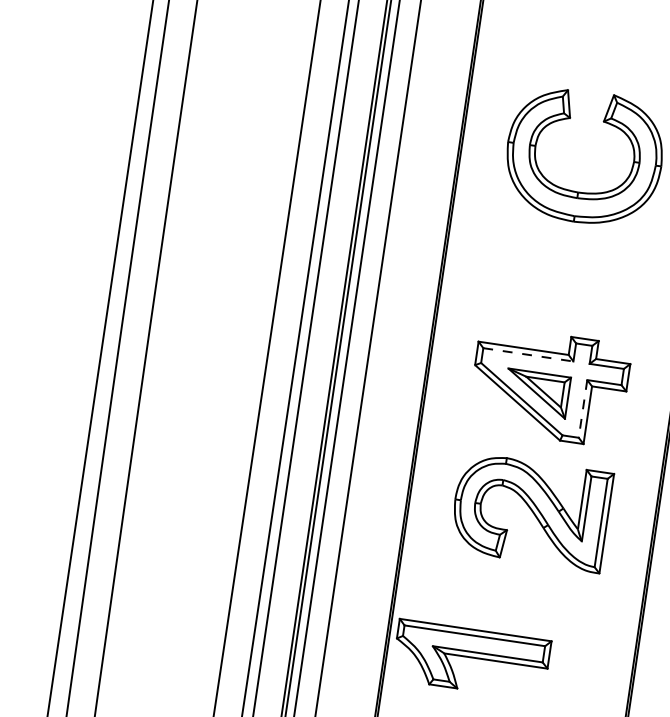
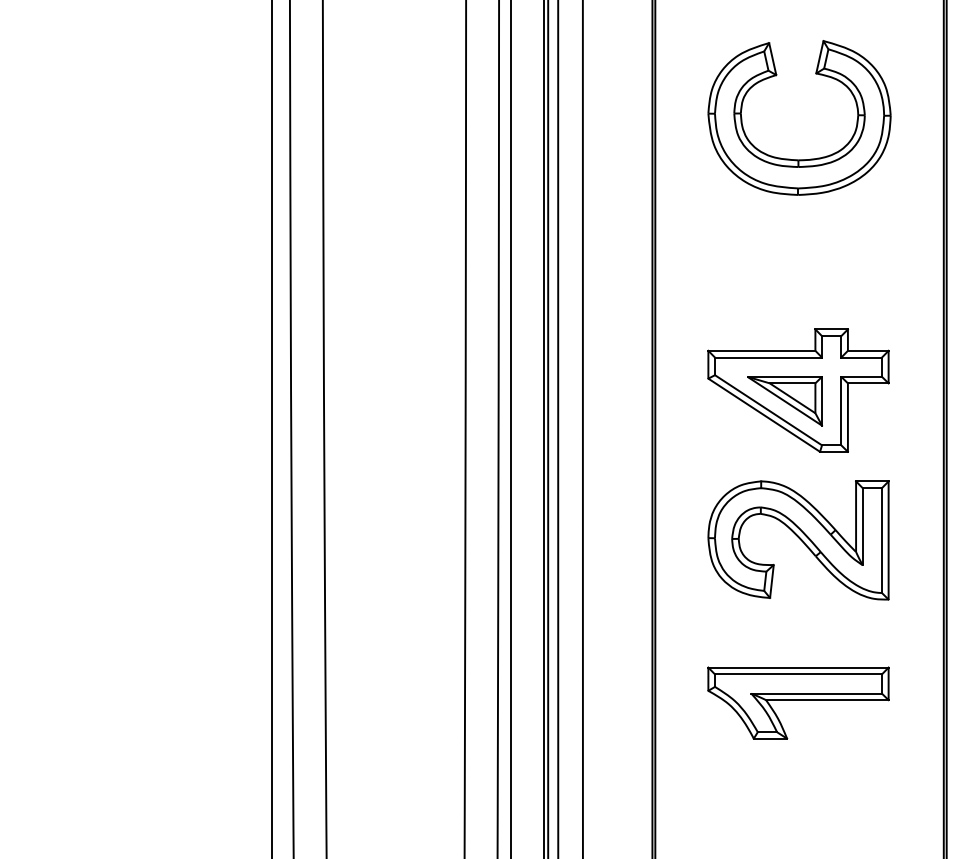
line: (528, 354) -> (768, 357), dashed -> solid
line: (583, 409) -> (841, 411), dashed -> solid
part: (471, 659) -> (798, 702), moved

